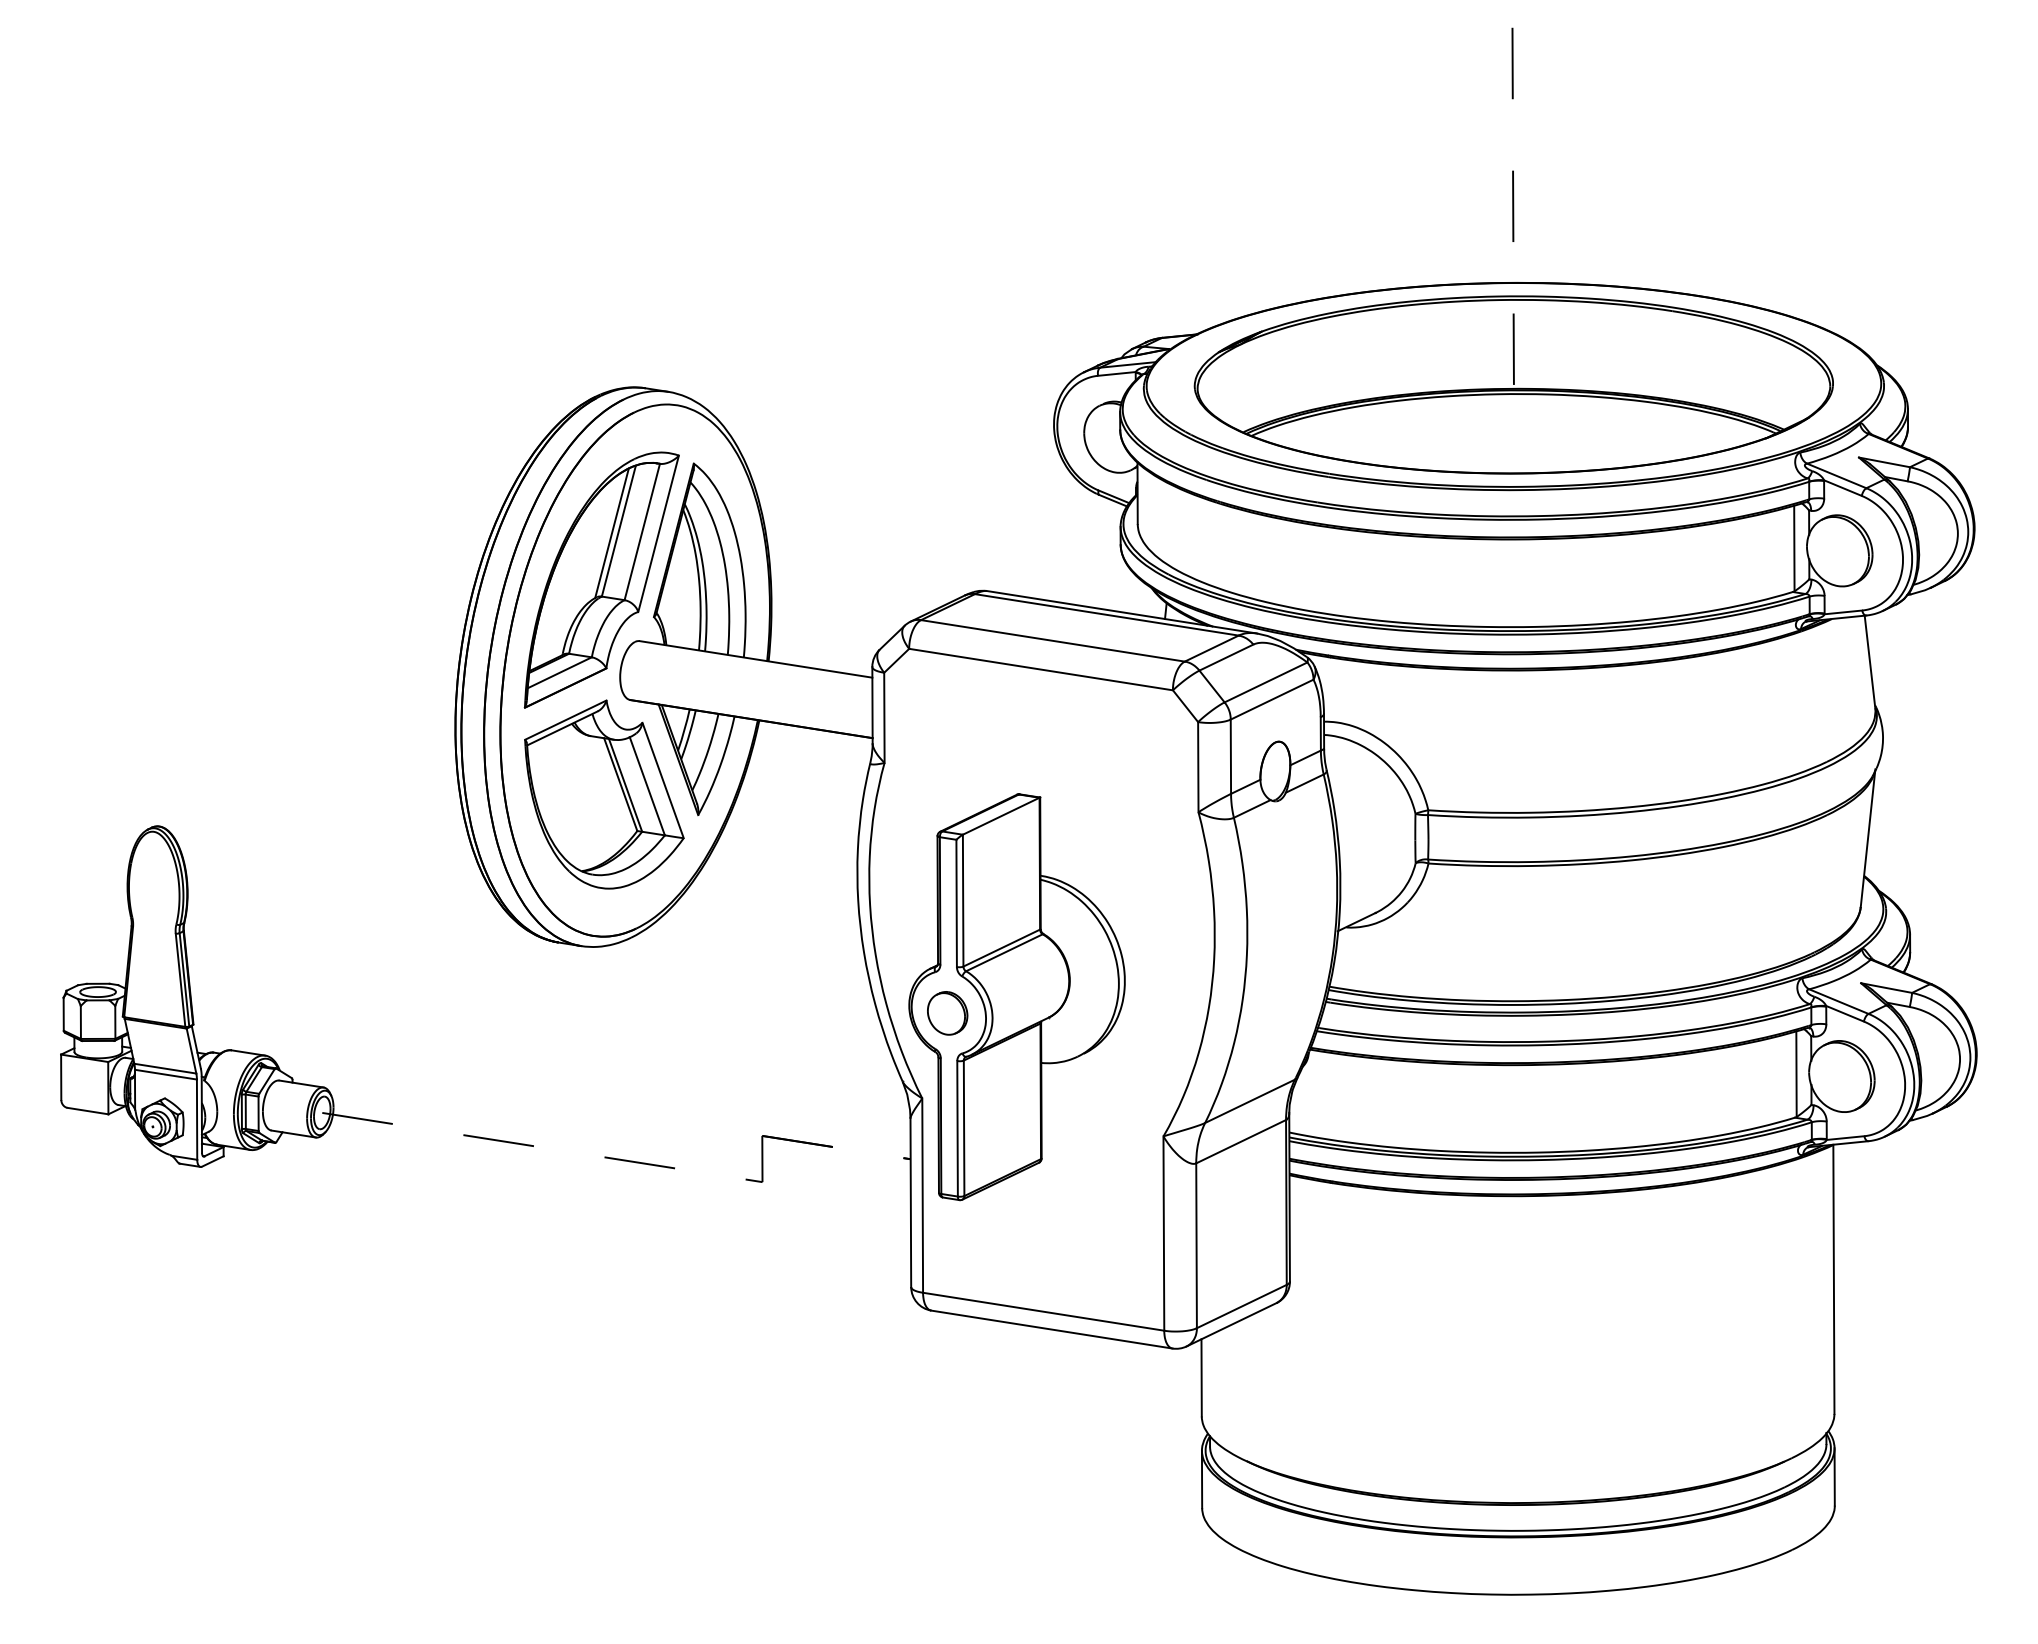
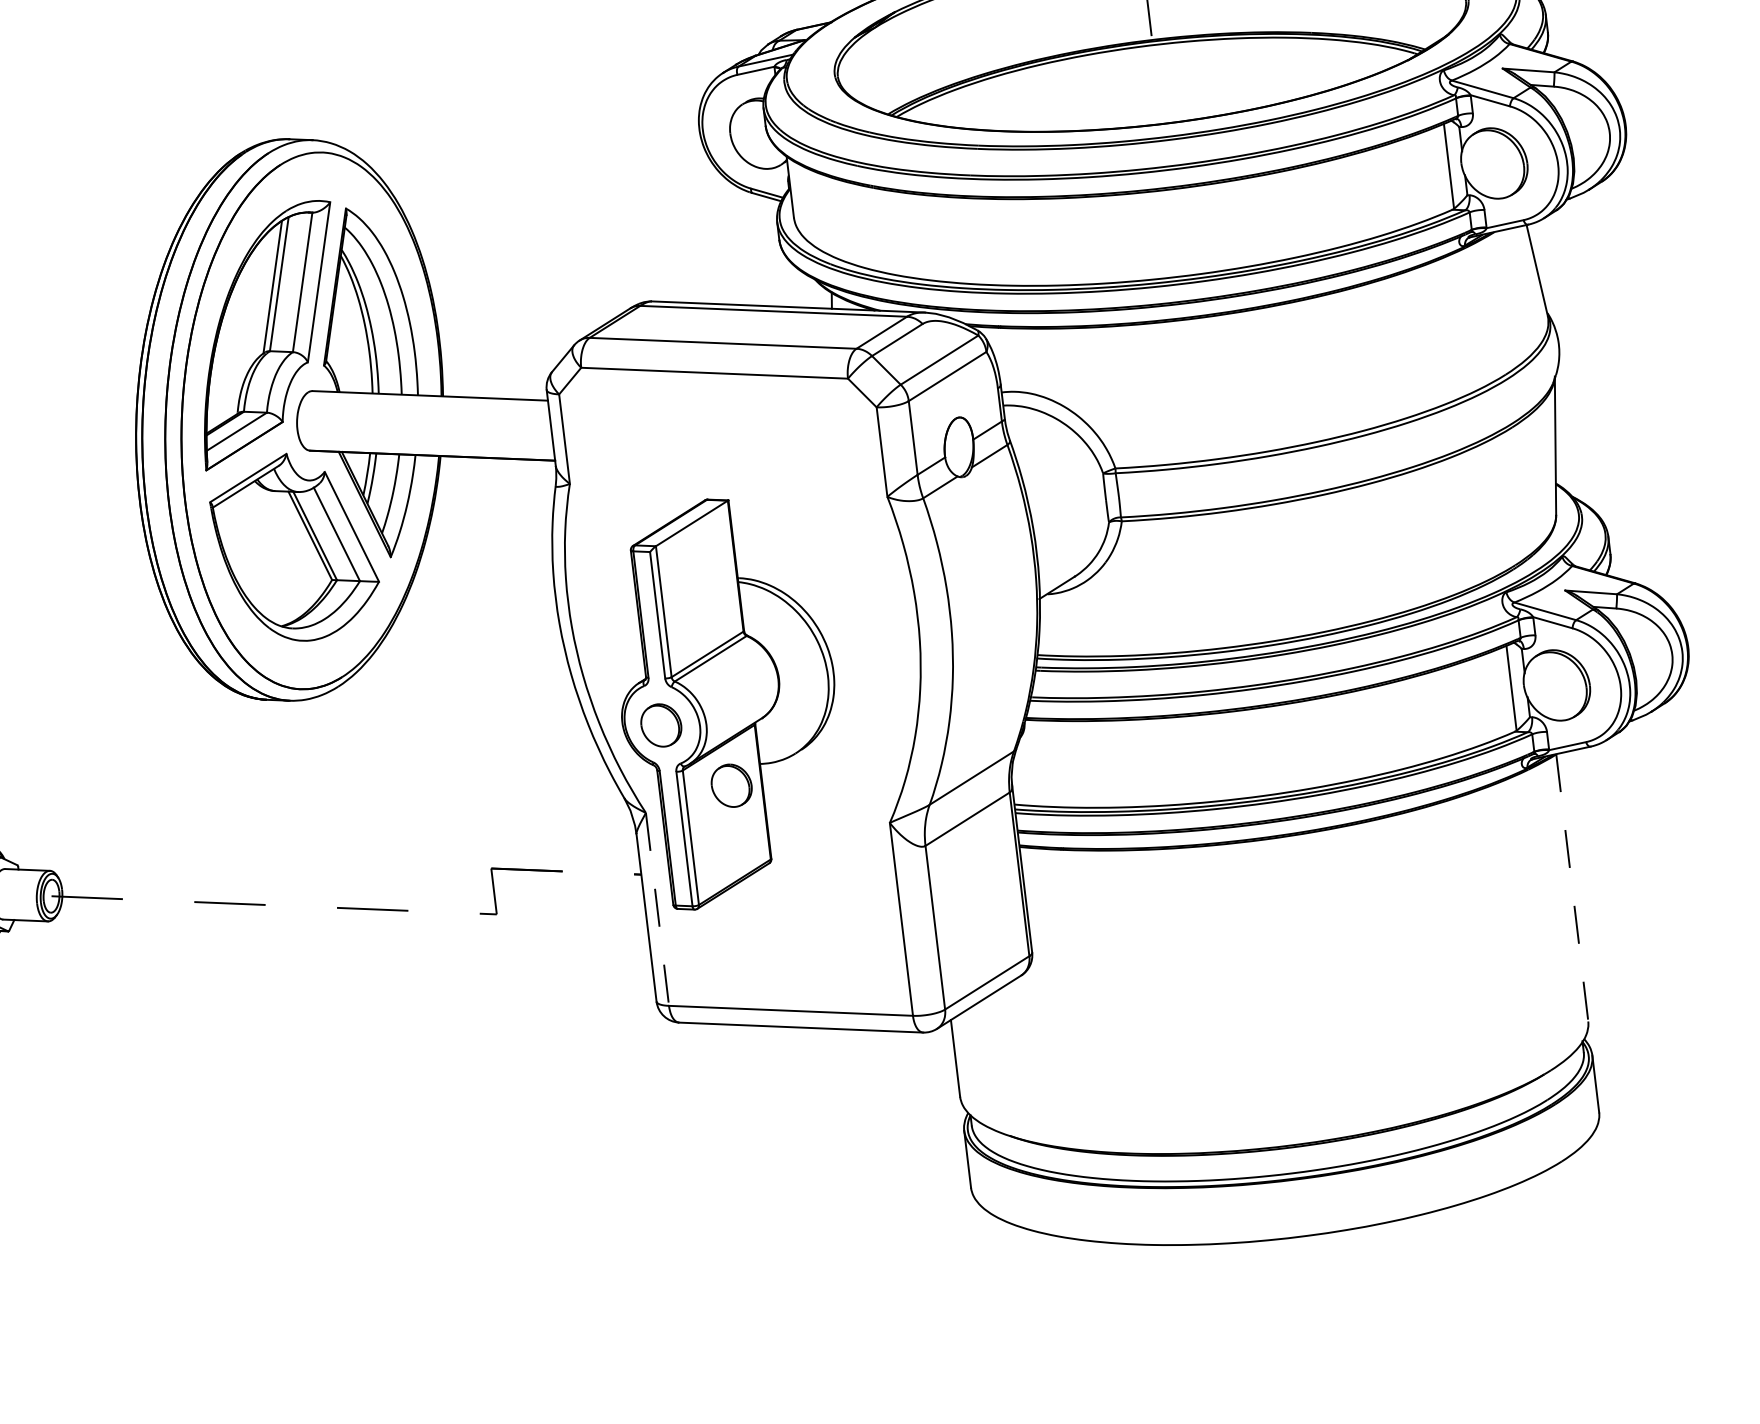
part: (1010, 1081) -> (731, 785), added
line: (922, 1196) -> (657, 910), solid -> dashed
line: (1833, 1279) -> (1571, 888), solid -> dashed

